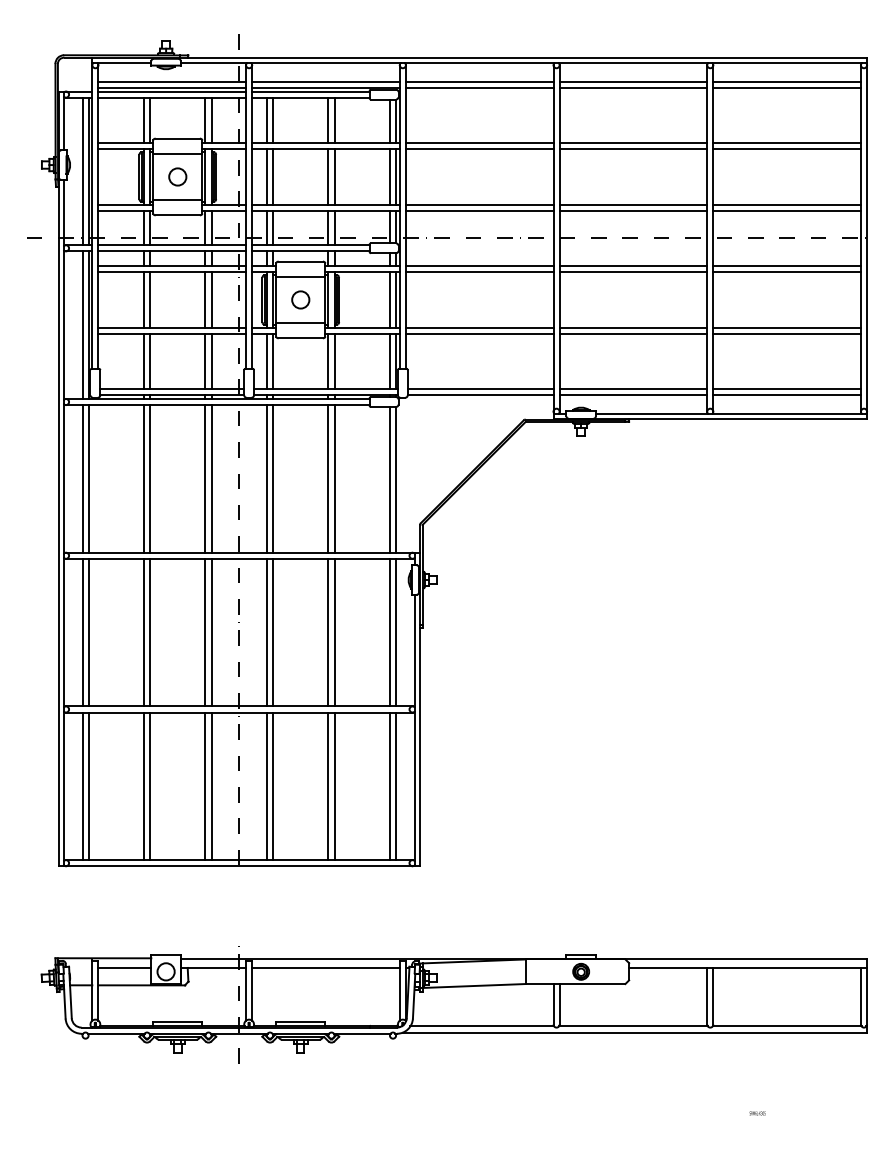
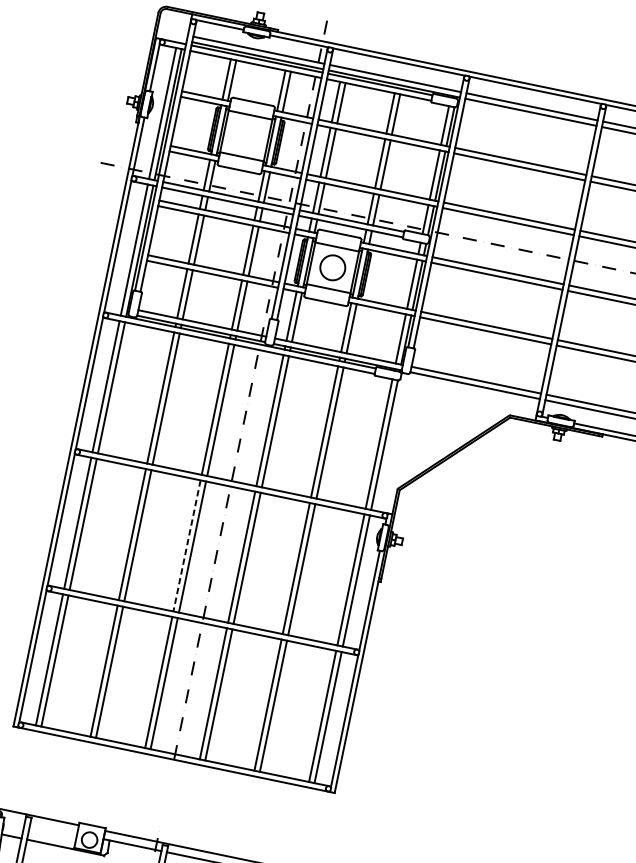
circle: (177, 176) -> (246, 135), removed
circle: (300, 299) -> (332, 267), size x1.6
line: (205, 632) -> (187, 545), solid -> dashed
line: (124, 967) -> (53, 828), removed

